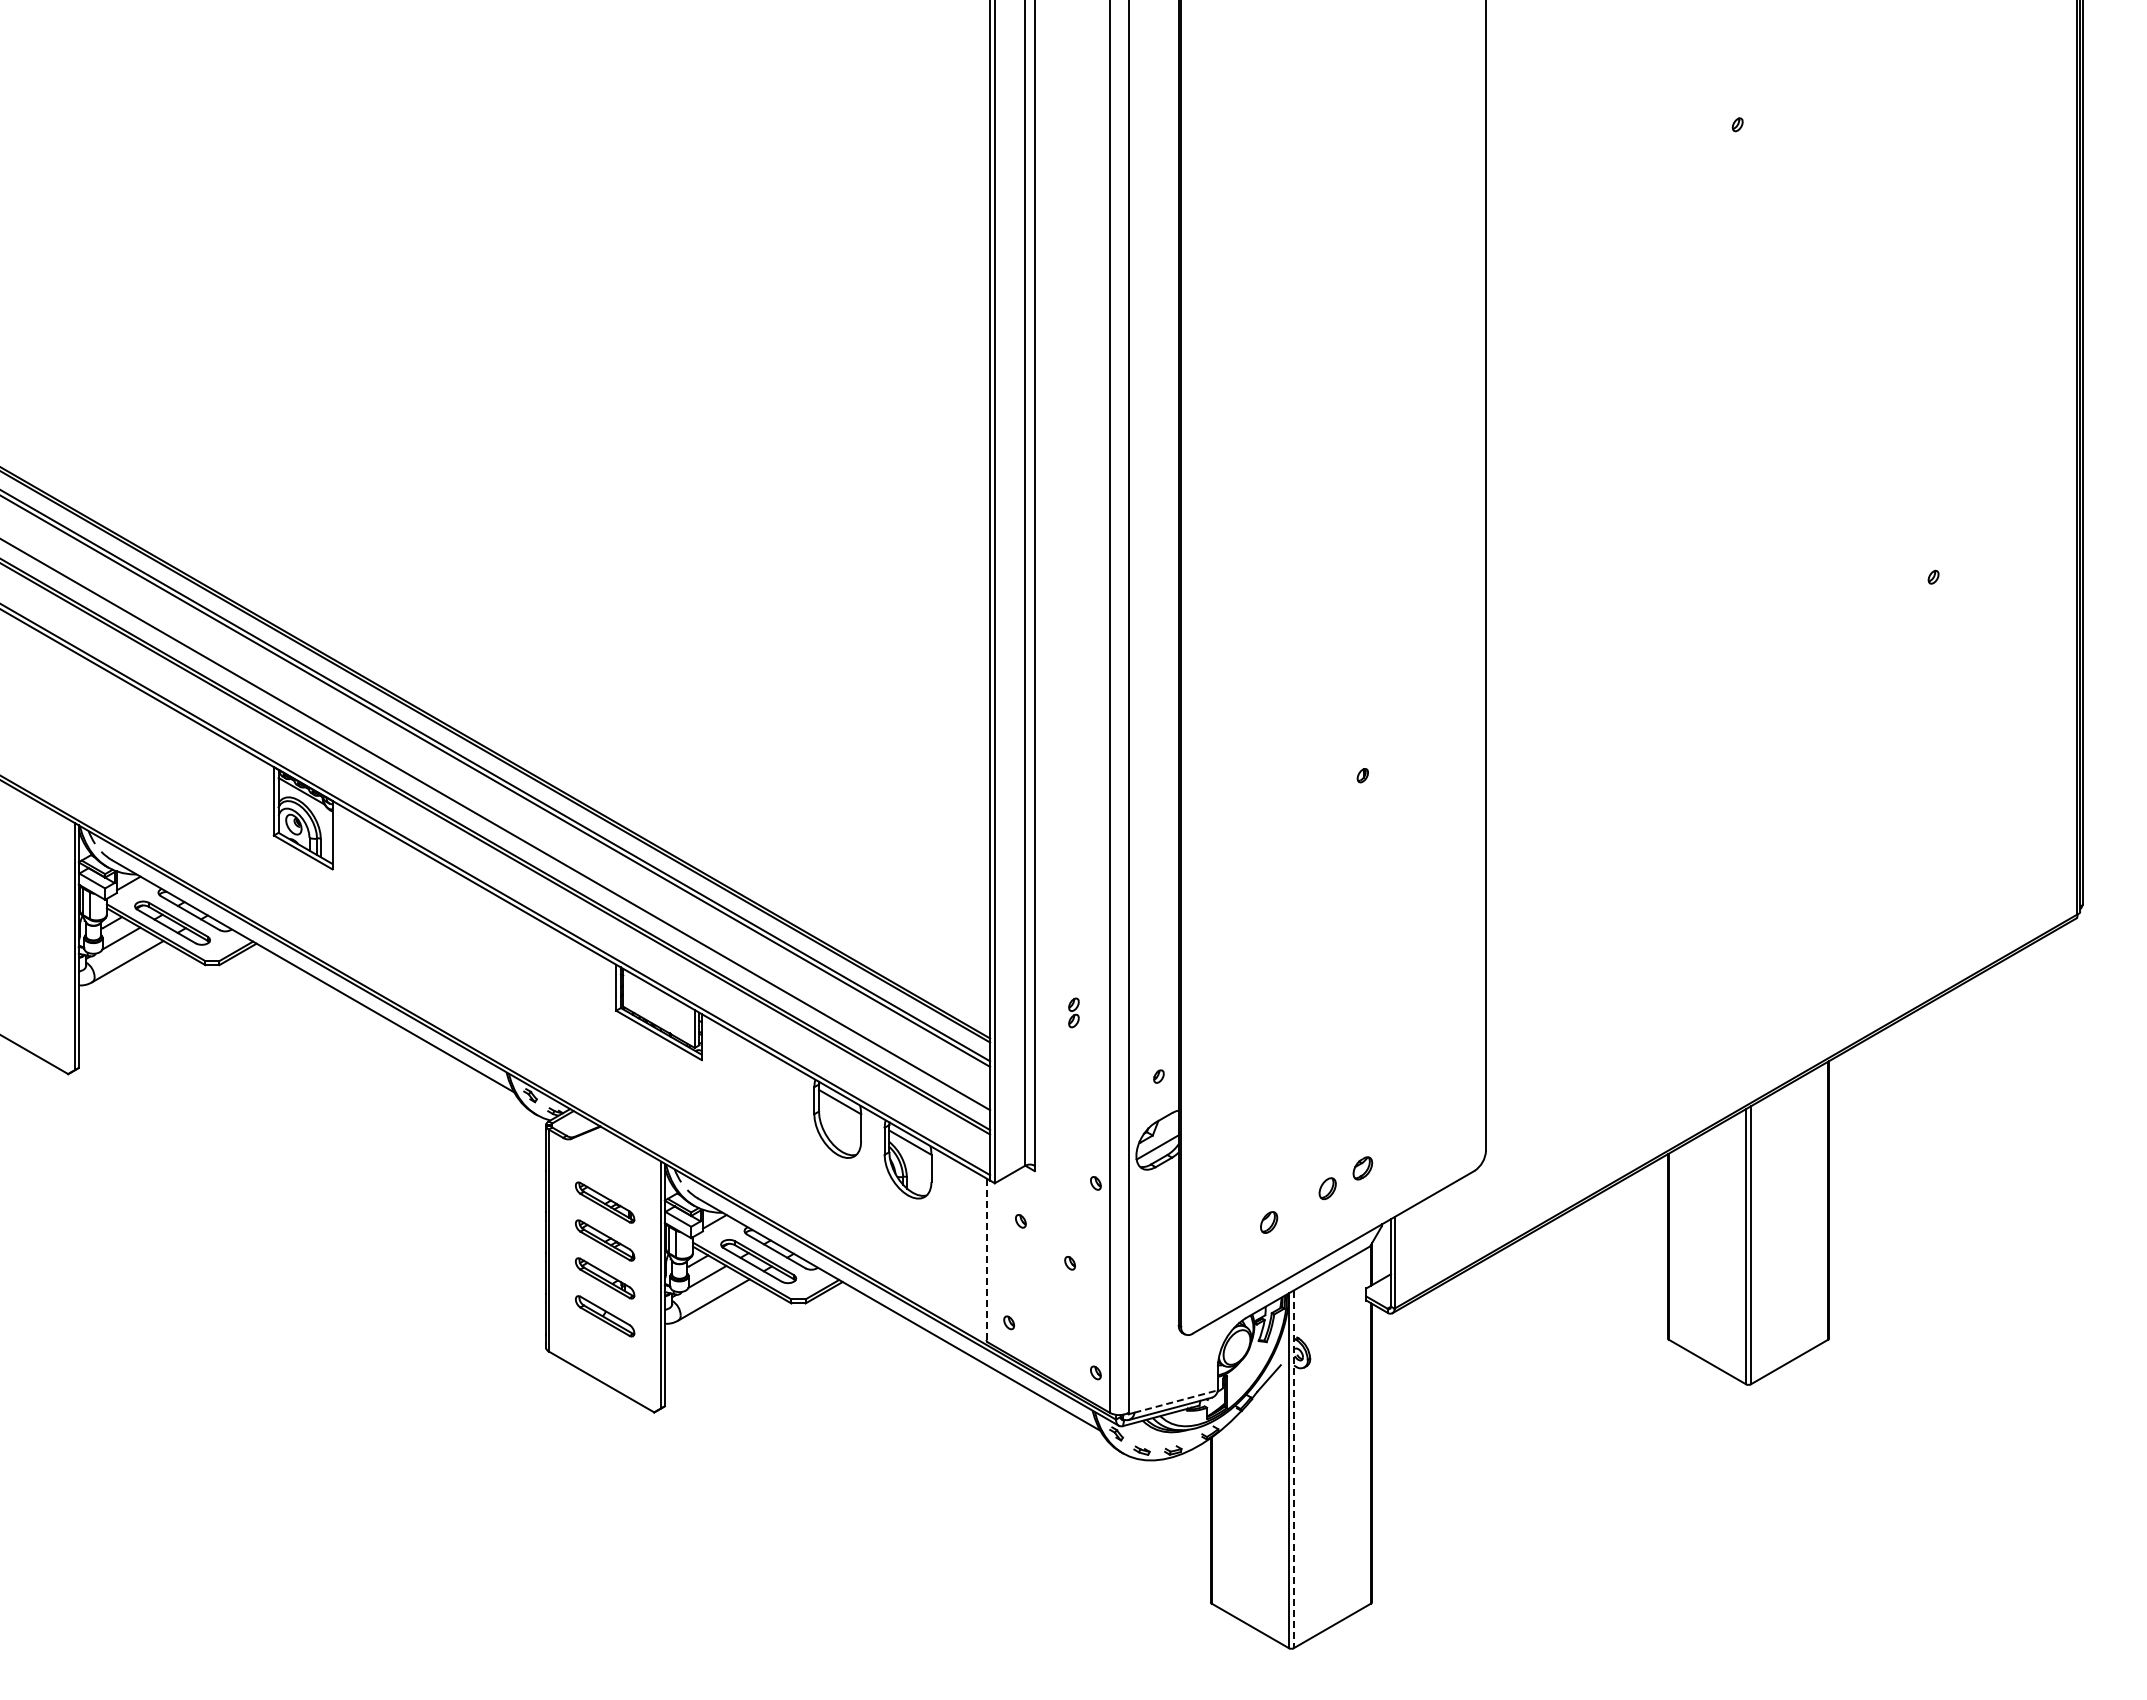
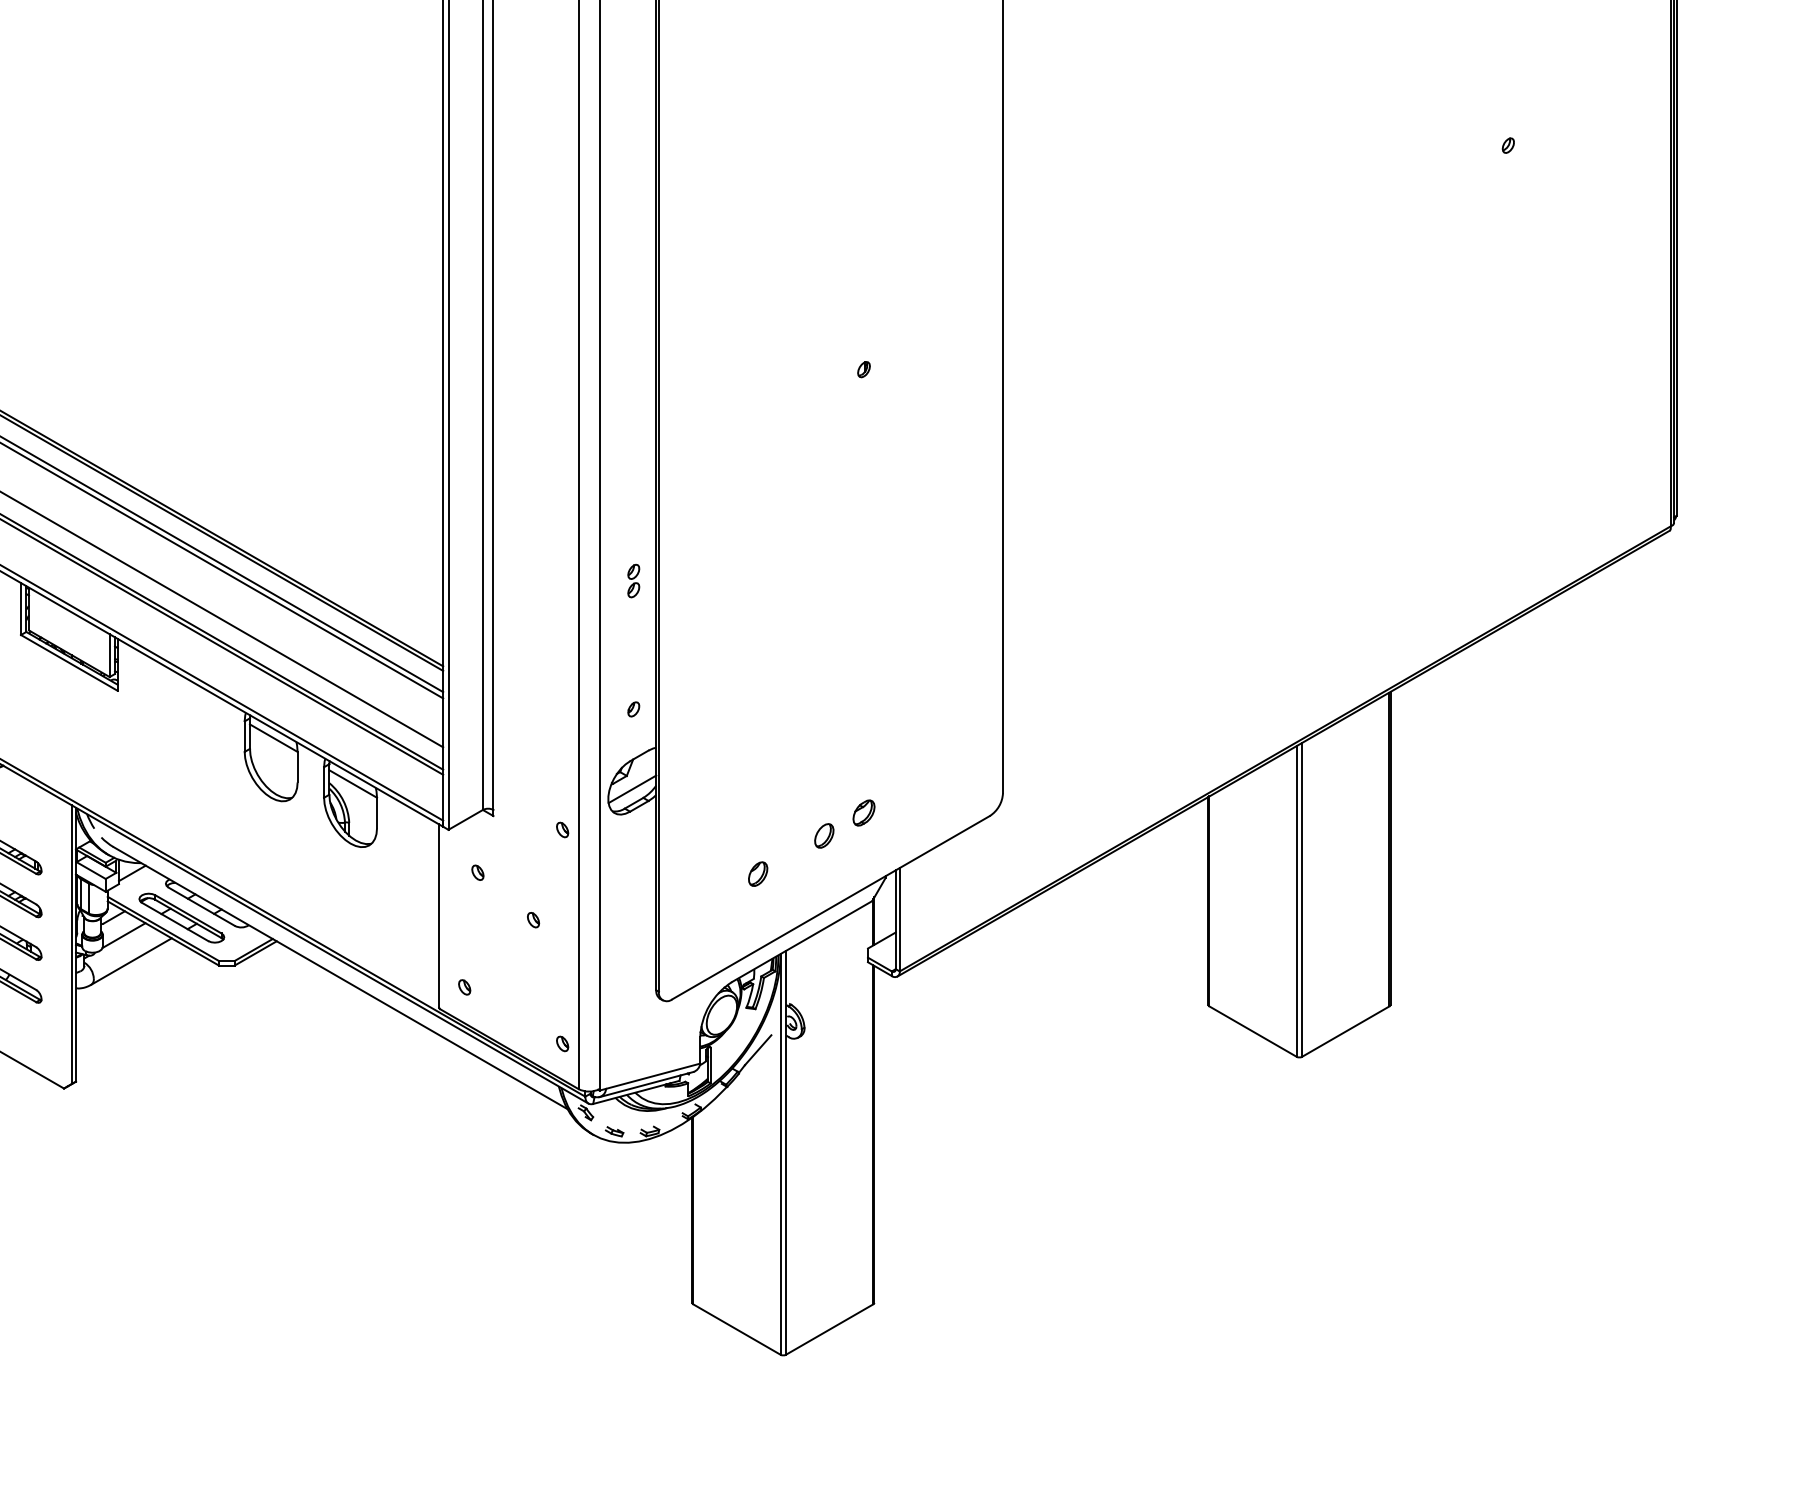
part: (1073, 1012) -> (633, 580), moved
line: (986, 1260) -> (439, 917), dashed -> solid
line: (1176, 1401) -> (653, 1076), dashed -> solid
line: (1293, 1469) -> (785, 1152), dashed -> solid

